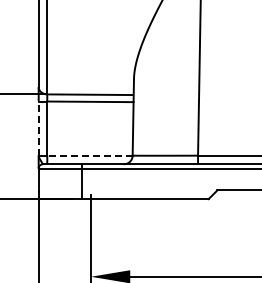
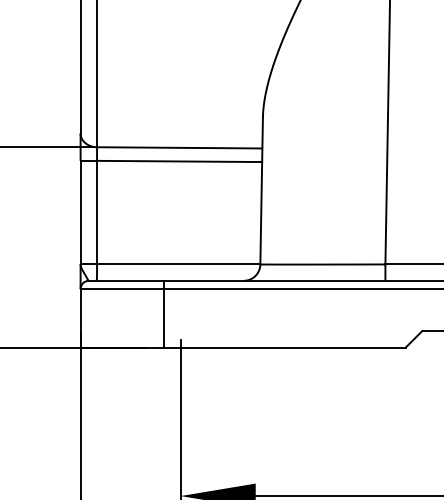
line: (38, 128) -> (80, 212), dashed -> solid
line: (89, 155) -> (177, 264), dashed -> solid

